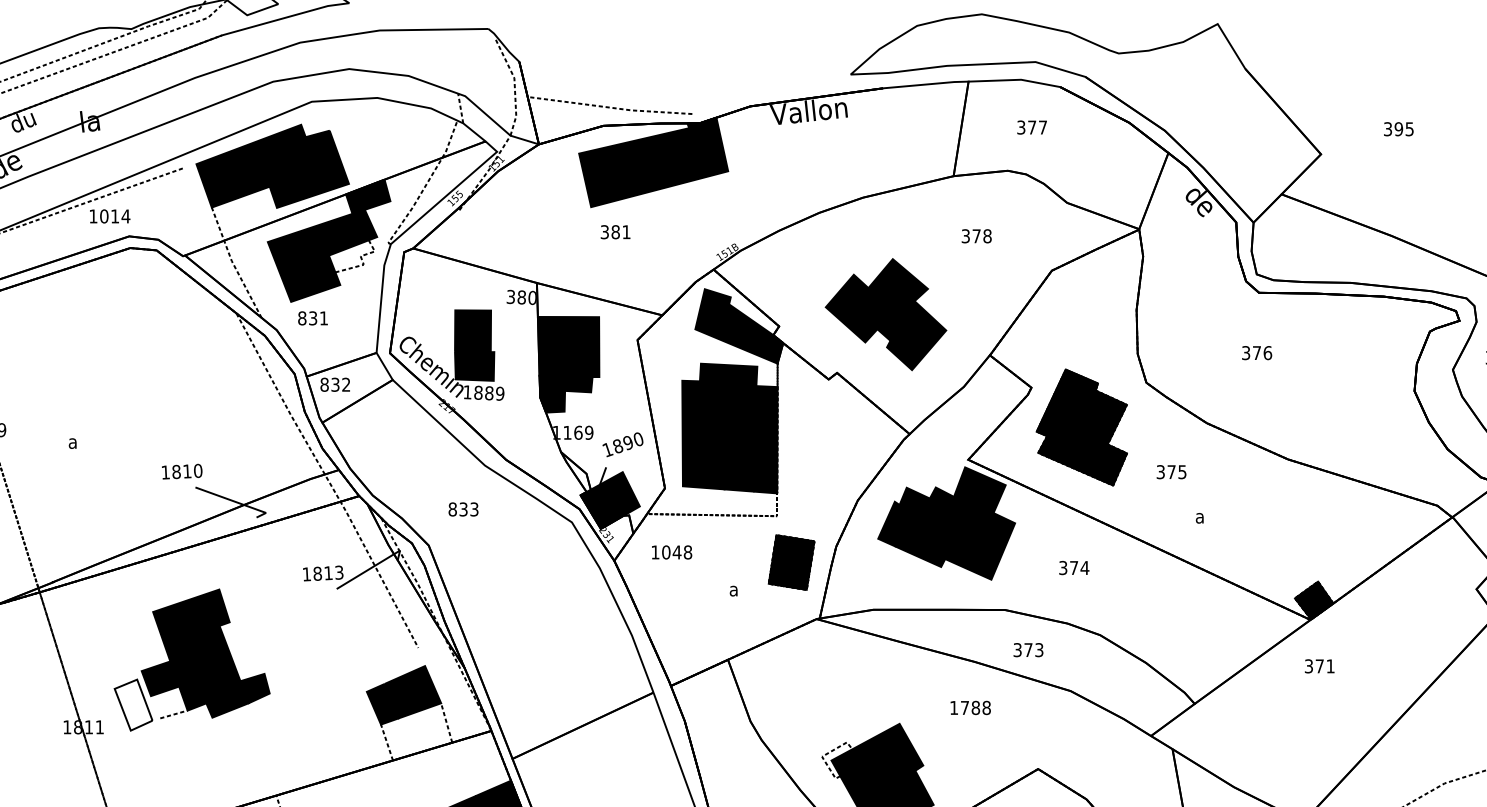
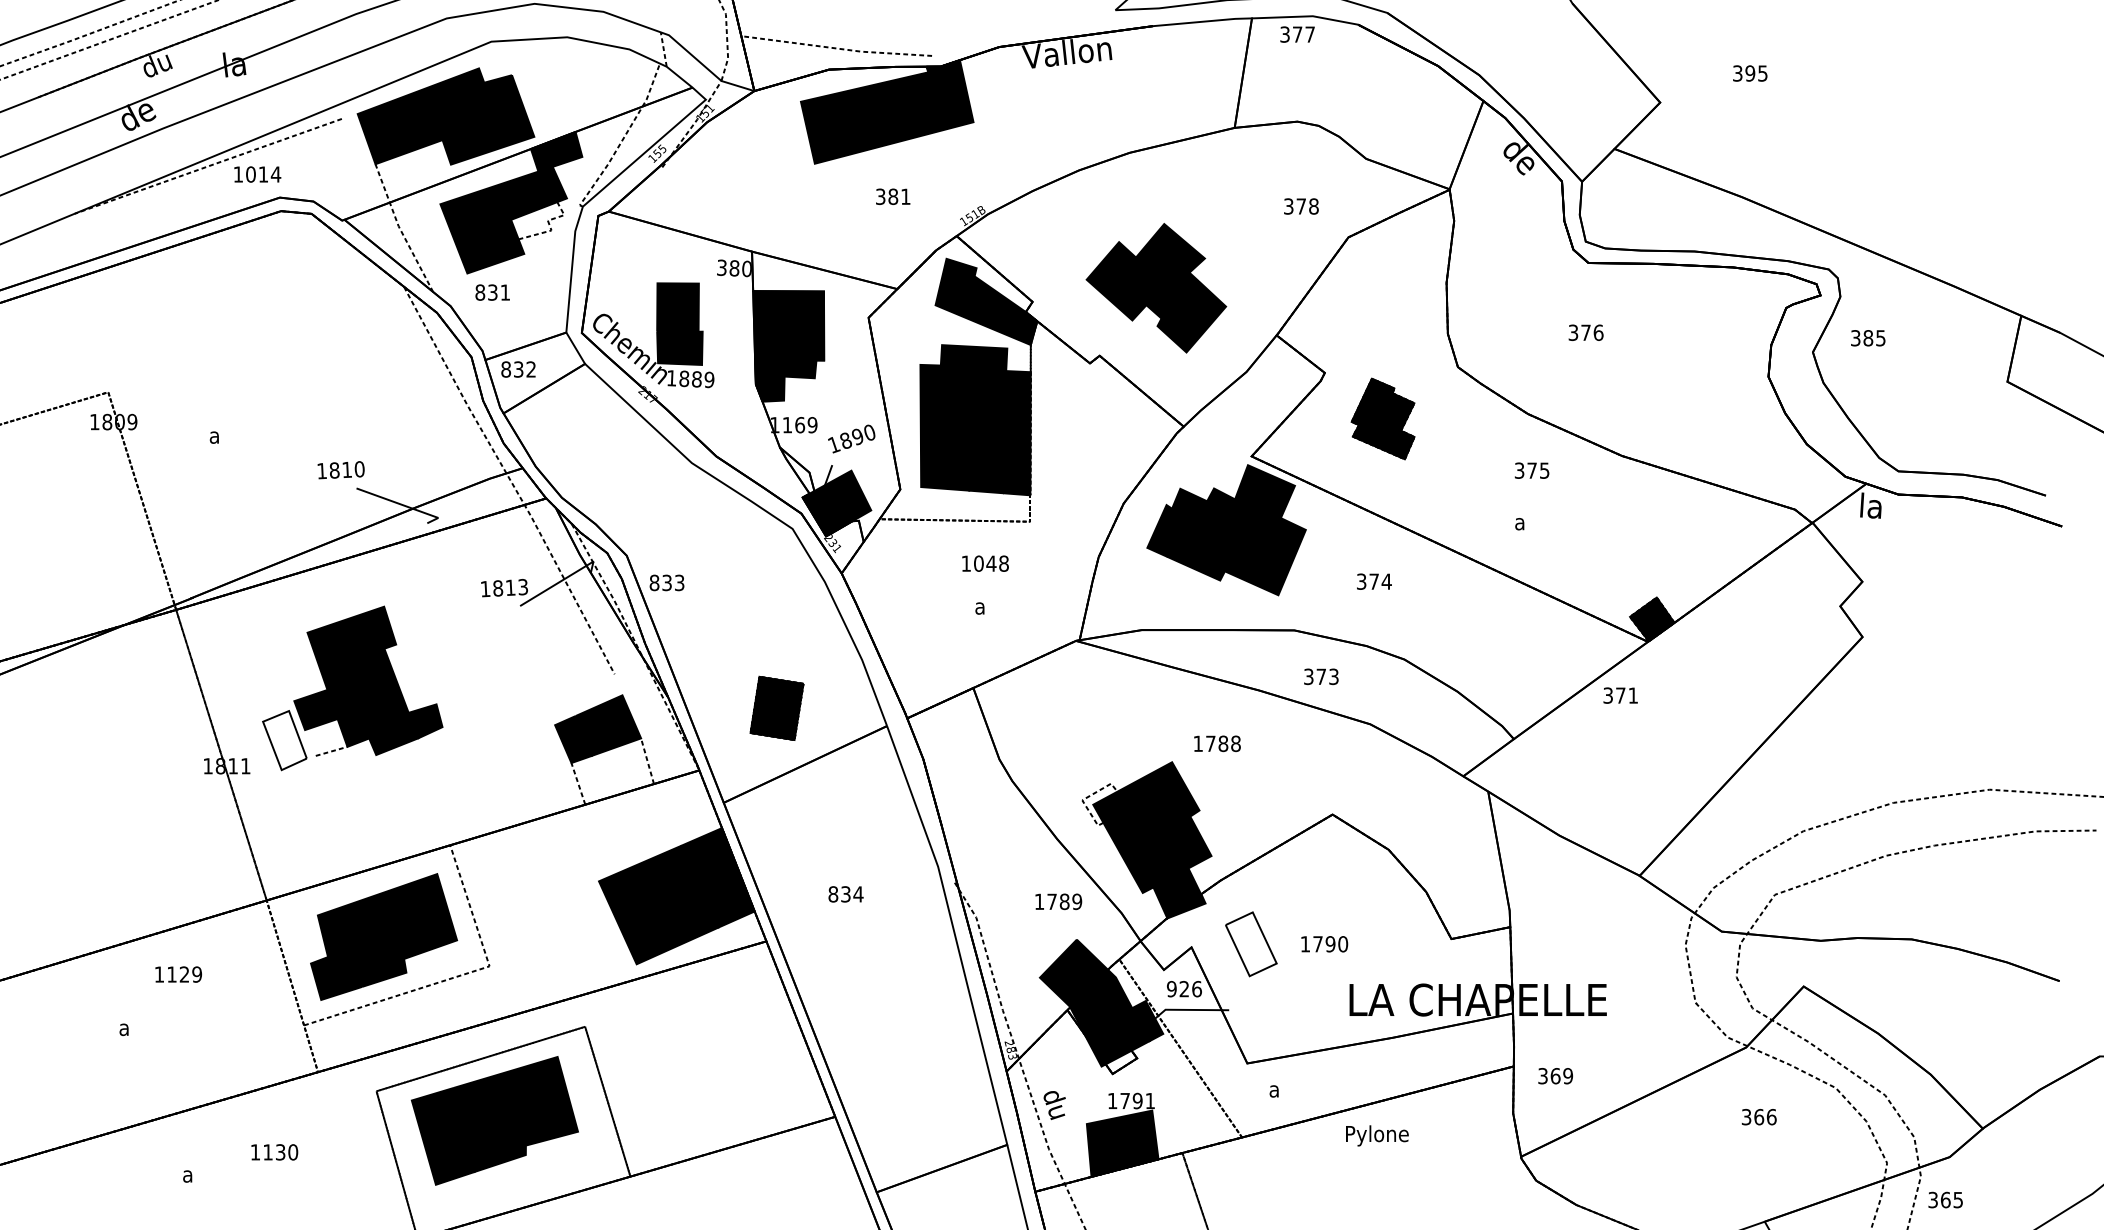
text: (1032, 127) -> (1297, 34), moved
text: (615, 231) -> (893, 196), moved
text: (976, 236) -> (1301, 206), moved
part: (1081, 427) -> (1382, 418), size x0.6
text: (1171, 471) -> (1531, 470), moved
text: (463, 509) -> (666, 582), moved
text: (672, 552) -> (985, 563), moved
part: (791, 561) -> (776, 707), moved
text: (1319, 666) -> (1620, 695), moved
text: (970, 707) -> (1217, 743), moved

